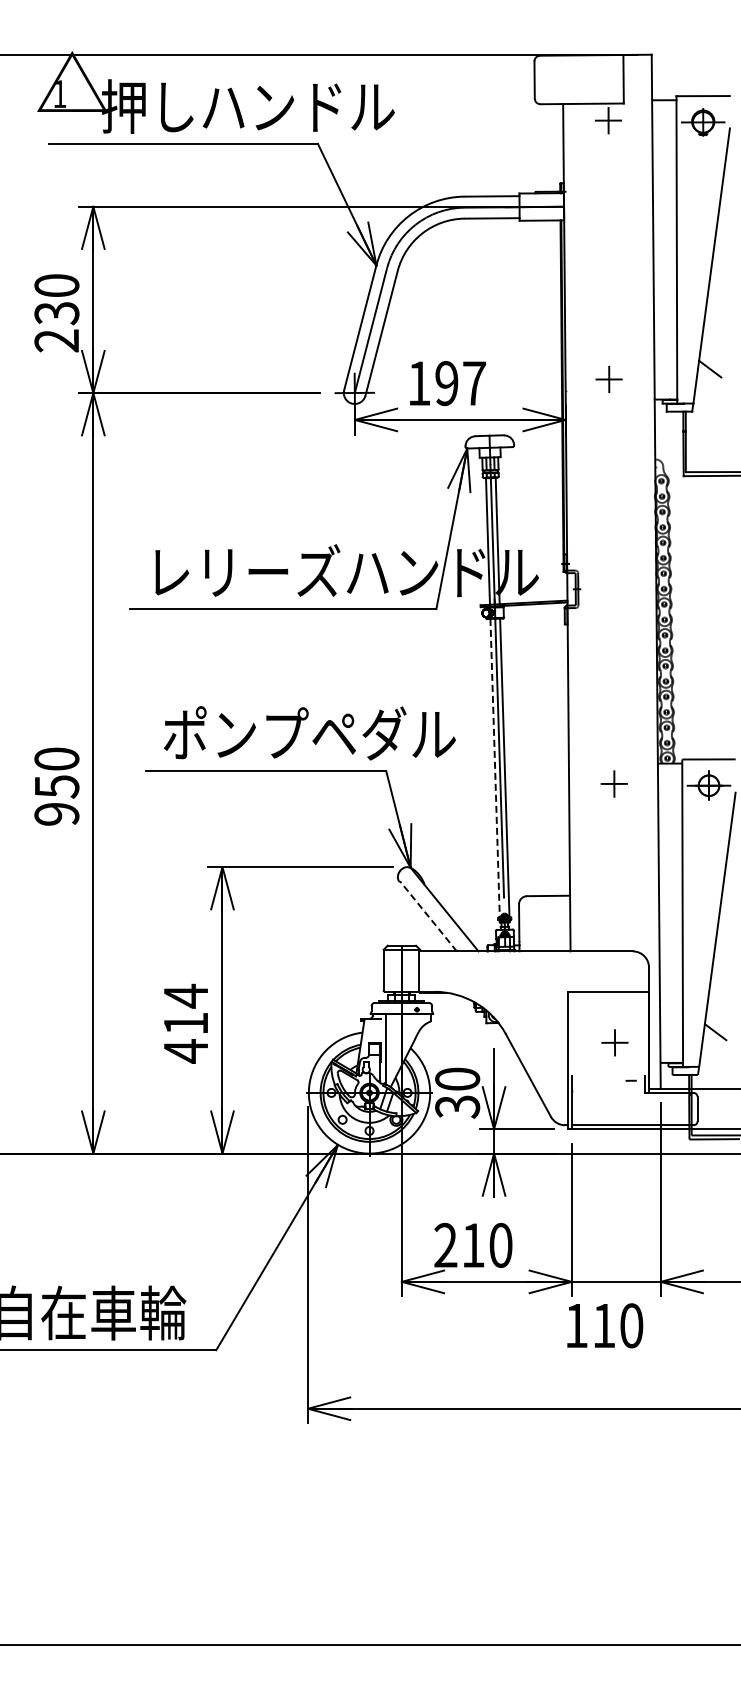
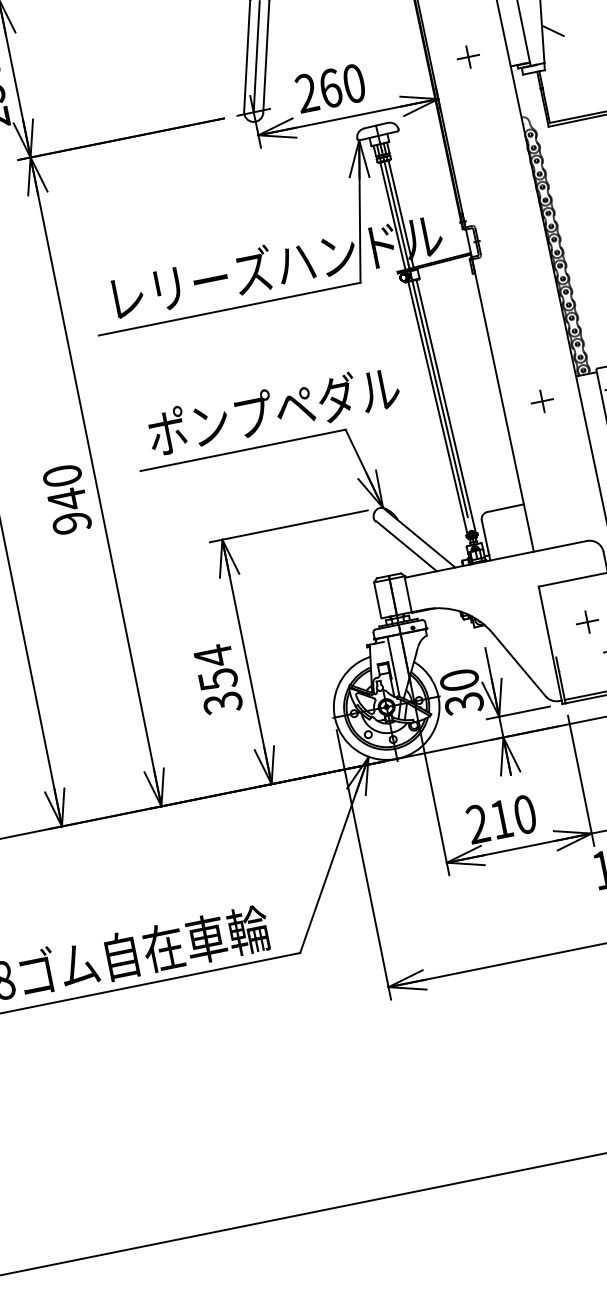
text: (446, 383) -> (330, 88), 197 -> 260
line: (495, 770) -> (438, 410), dashed -> solid
text: (57, 786) -> (67, 499), 950 -> 940
line: (428, 915) -> (406, 545), dashed -> solid
text: (185, 1037) -> (220, 691), 414 -> 354

